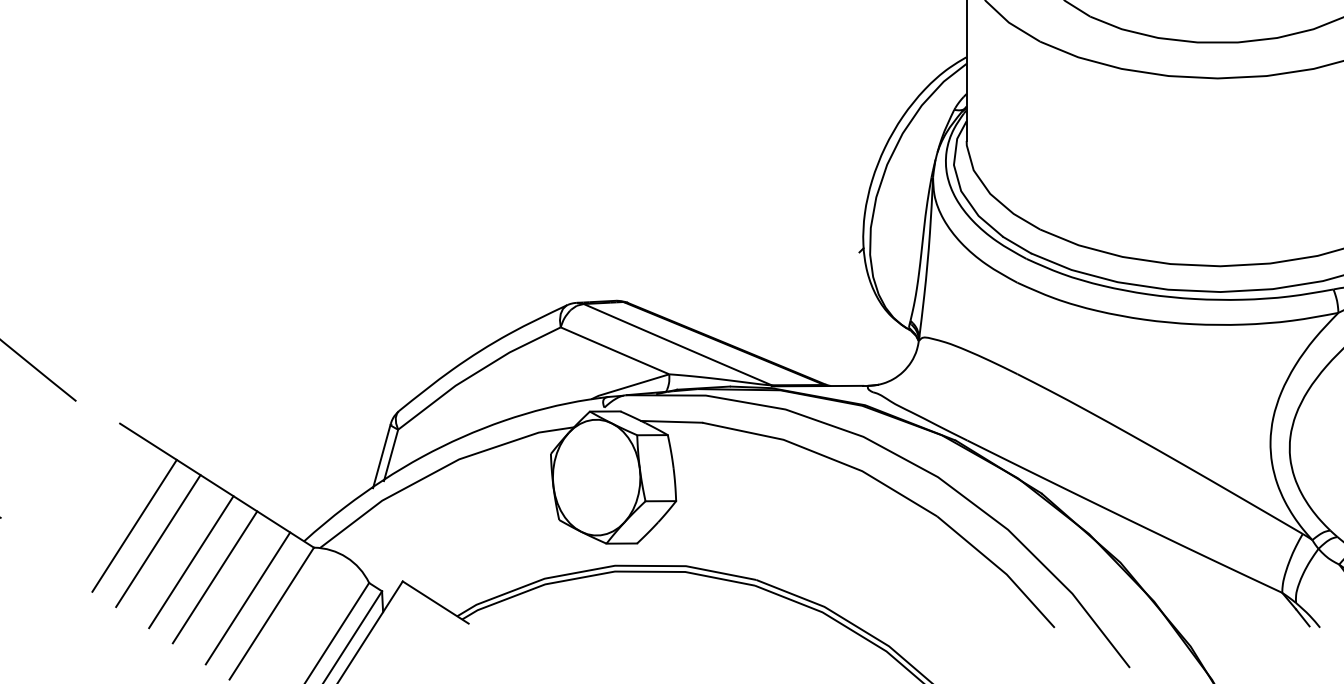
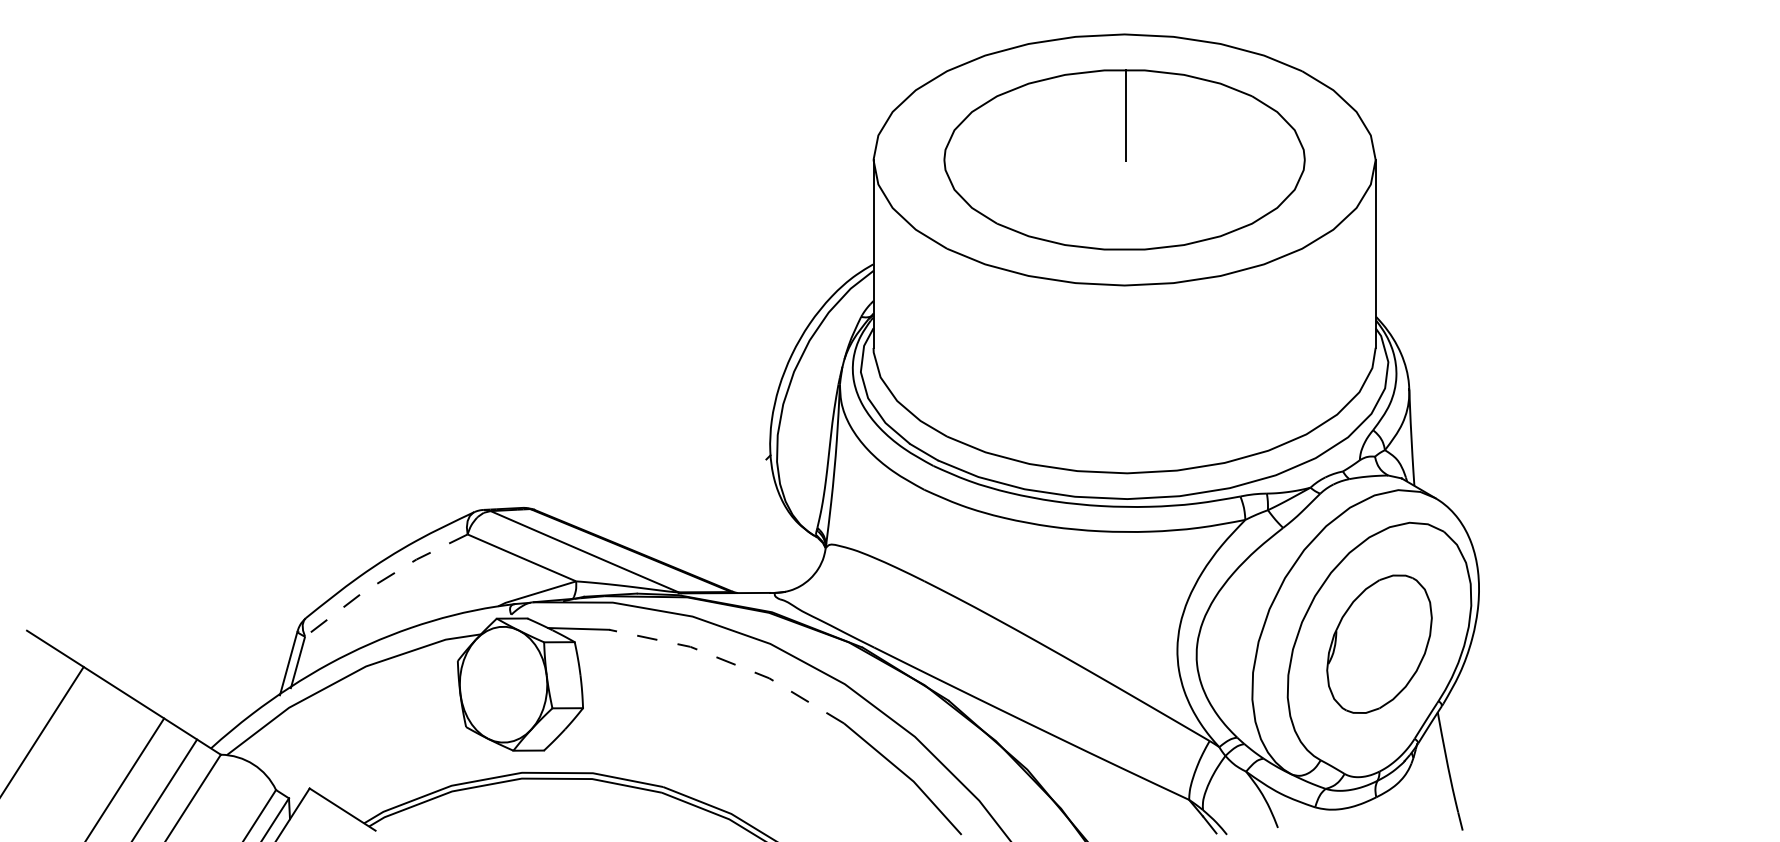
line: (475, 373) -> (382, 580), solid -> dashed
line: (824, 456) -> (731, 663), solid -> dashed
line: (158, 541) -> (65, 748), removed
line: (191, 562) -> (98, 769), removed

